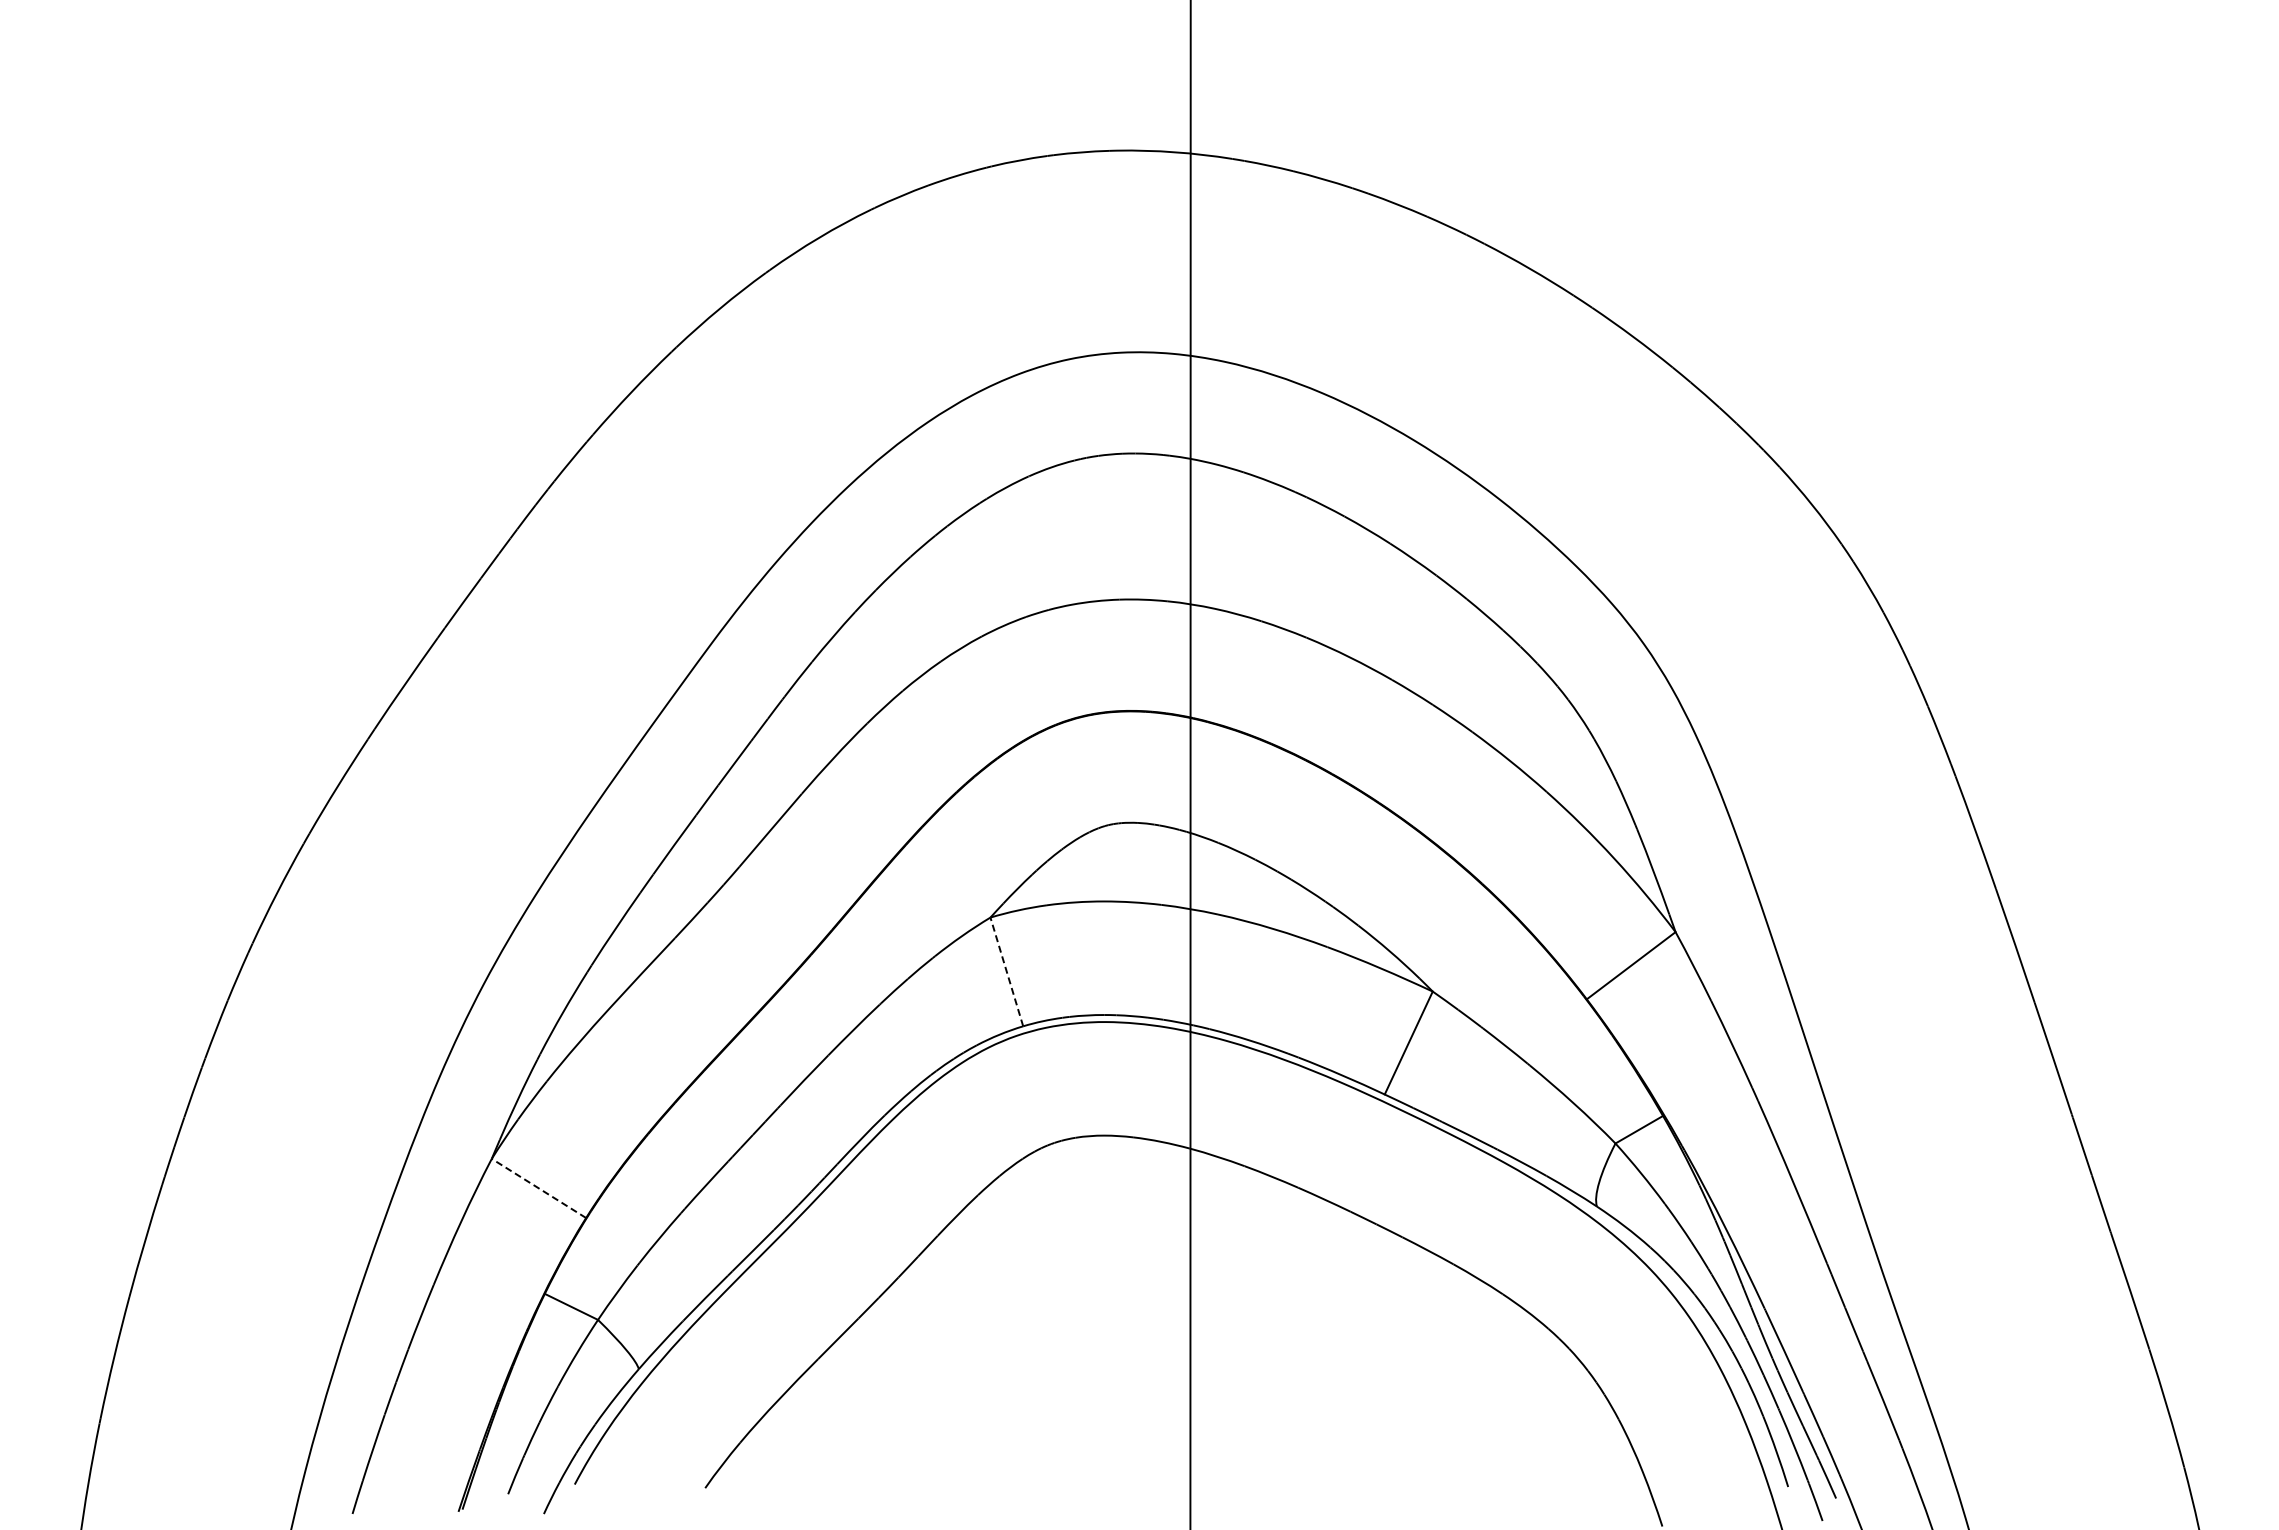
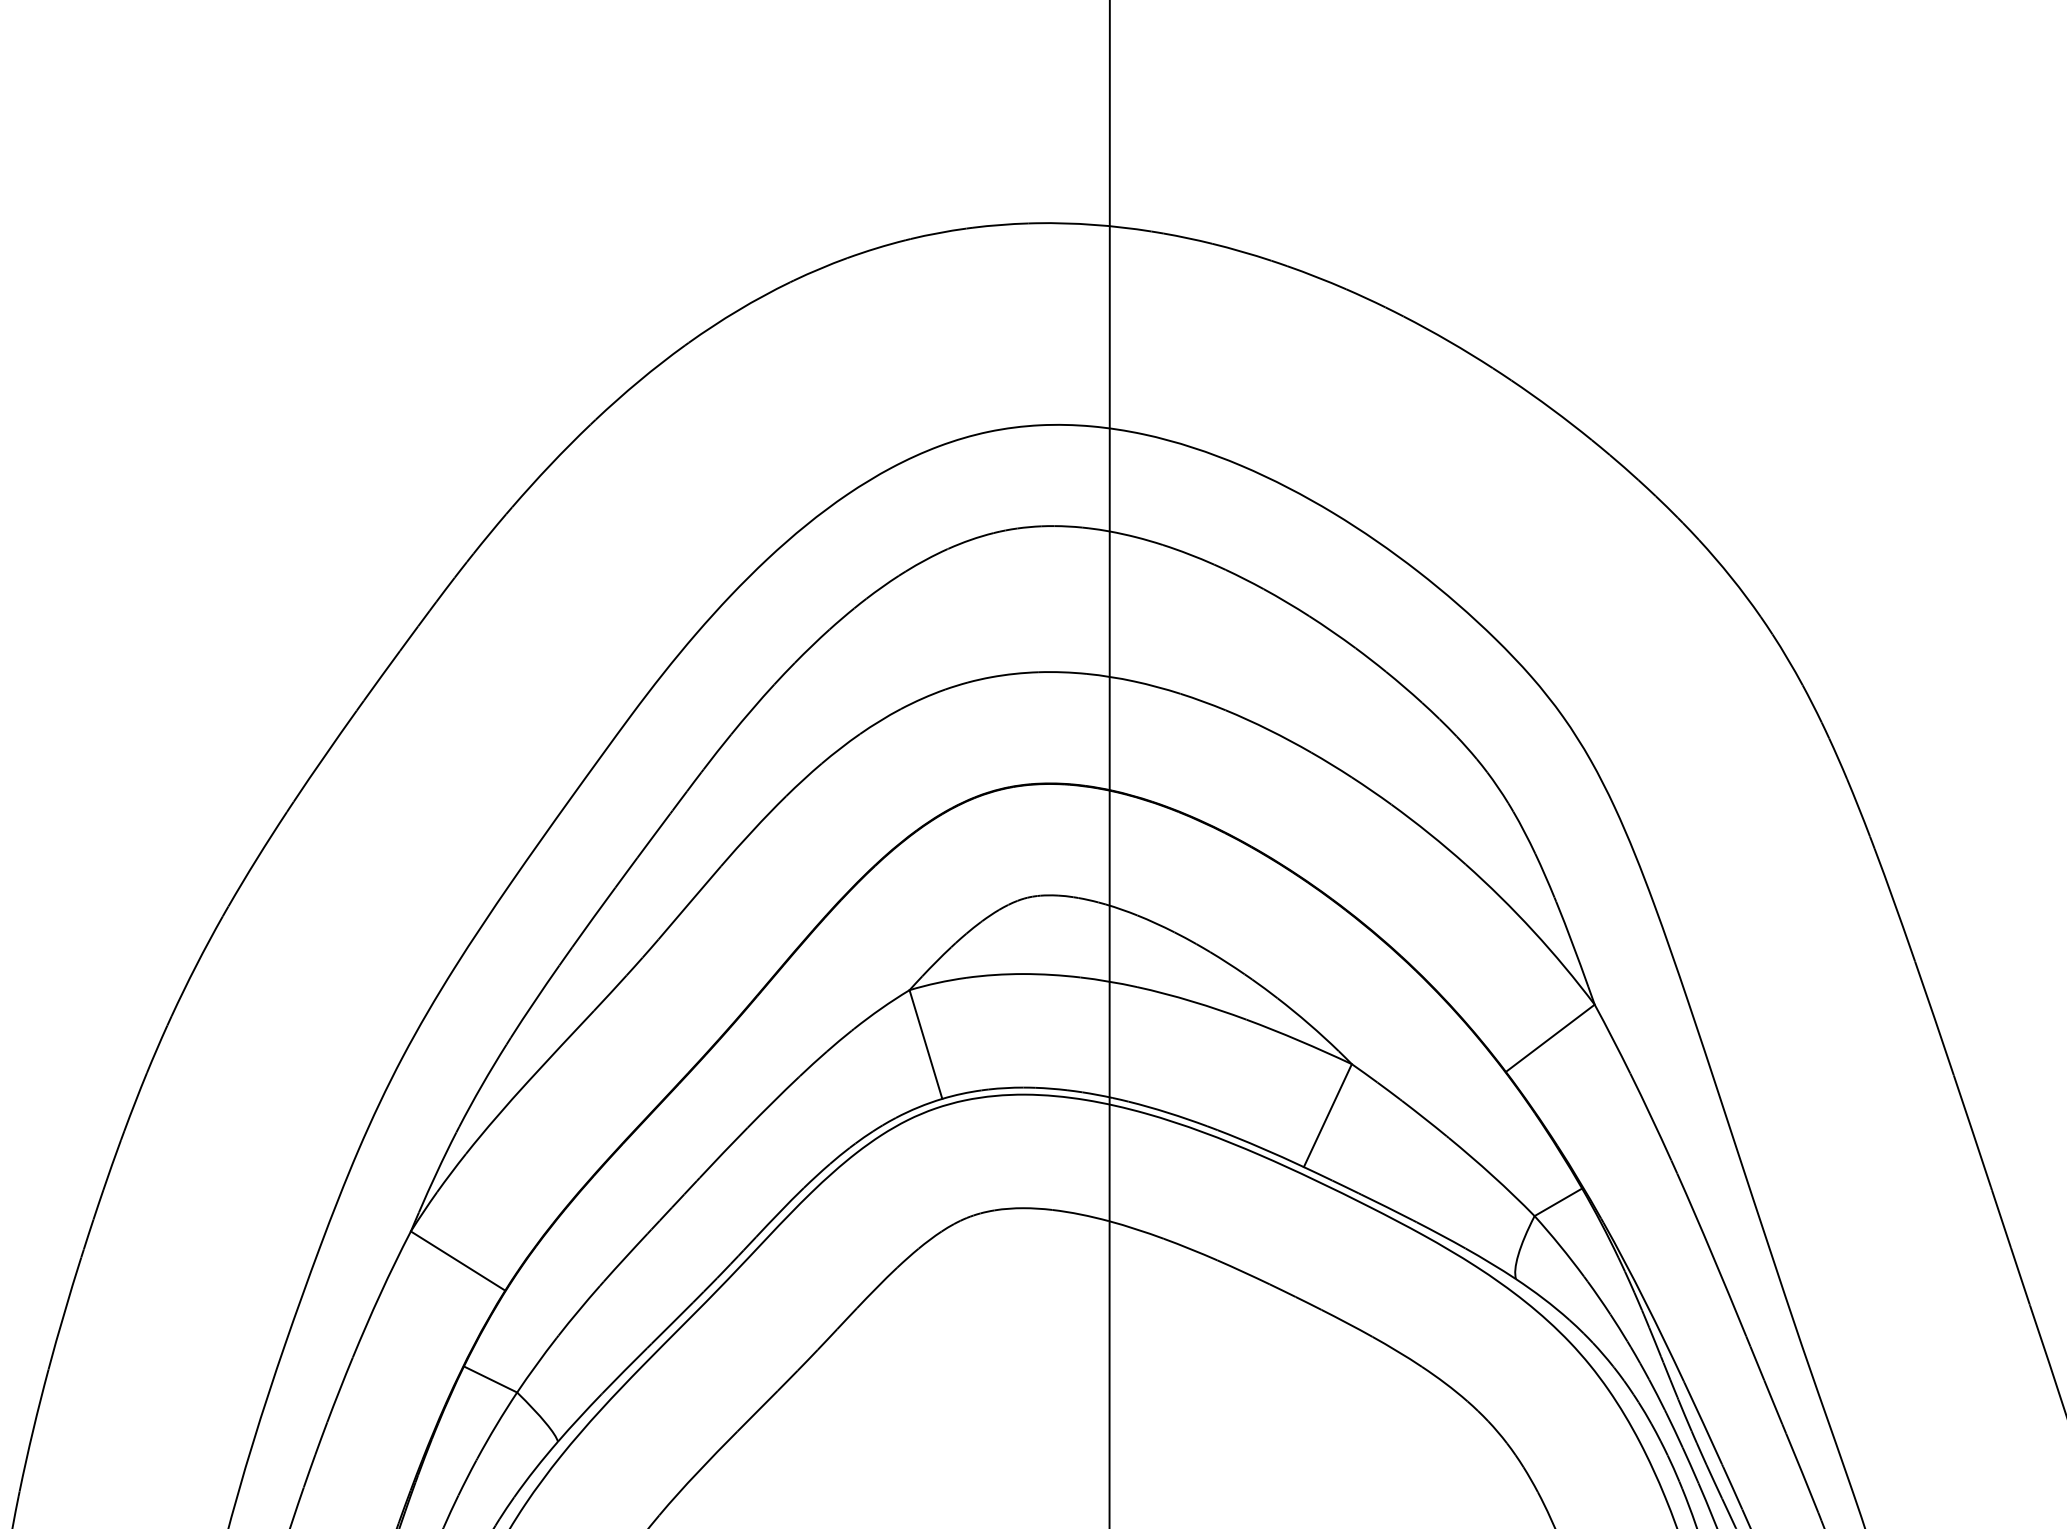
line: (1006, 971) -> (925, 1044), dashed -> solid
line: (538, 1188) -> (457, 1261), dashed -> solid

